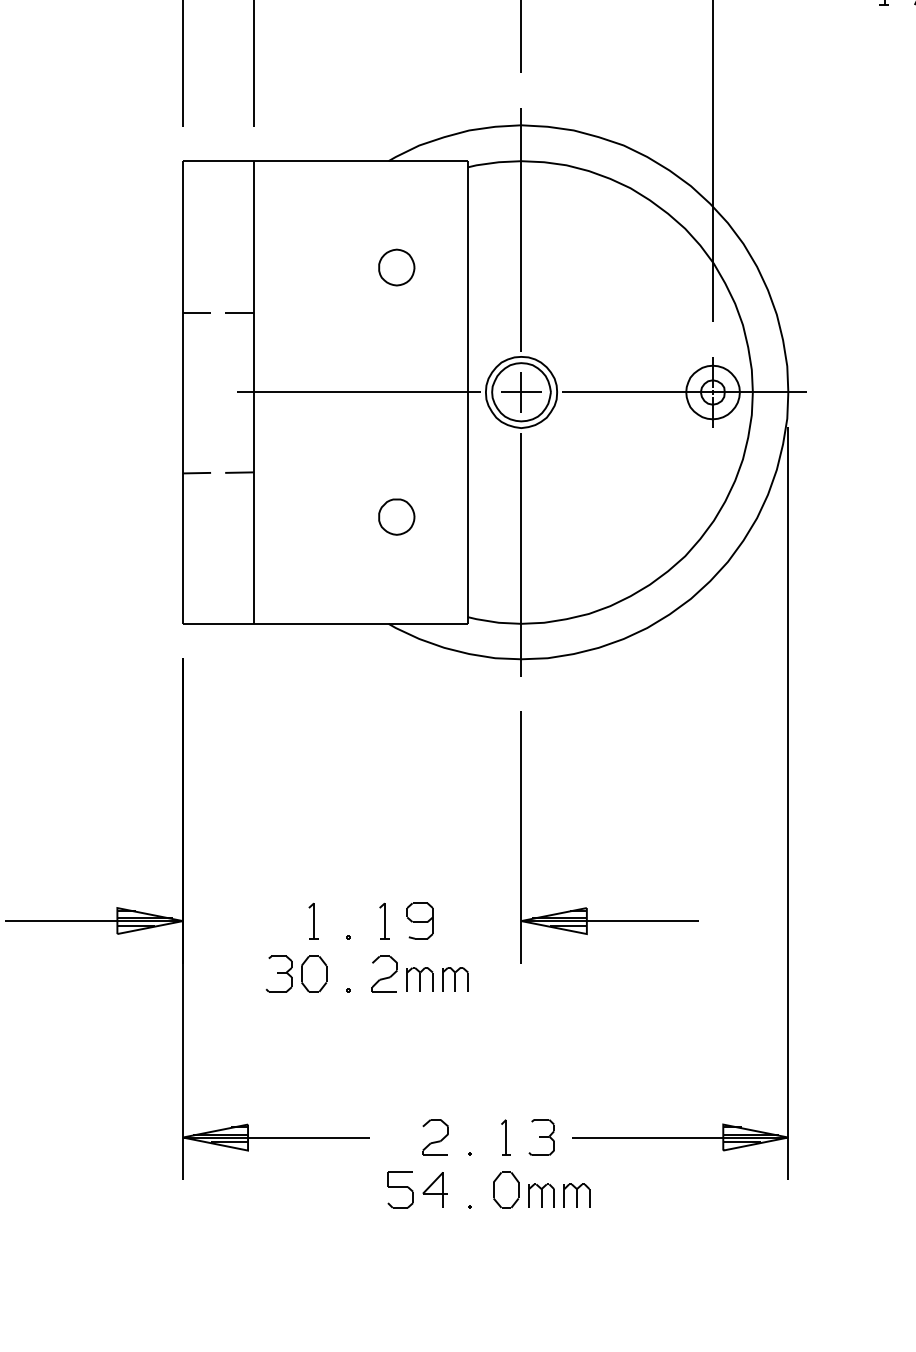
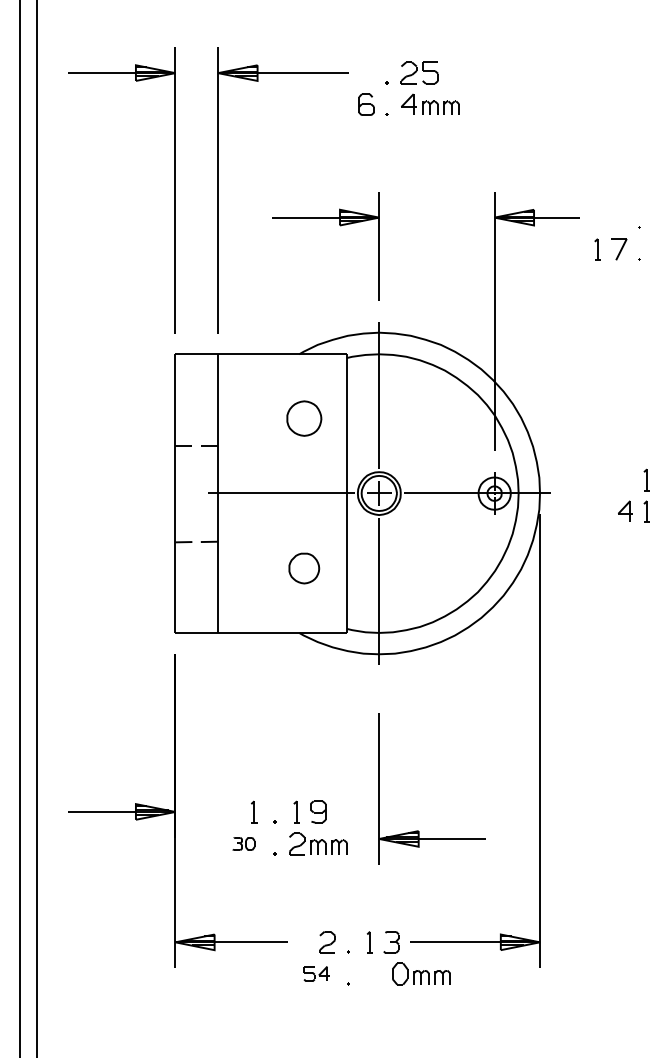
part: (395, 266) -> (303, 417), size x1.6
part: (395, 516) -> (303, 568), size x1.4
part: (586, 907) -> (418, 830), moved
part: (295, 973) -> (243, 843), size x0.6
part: (417, 1189) -> (316, 973), size x0.7
part: (541, 1189) -> (421, 973), moved

